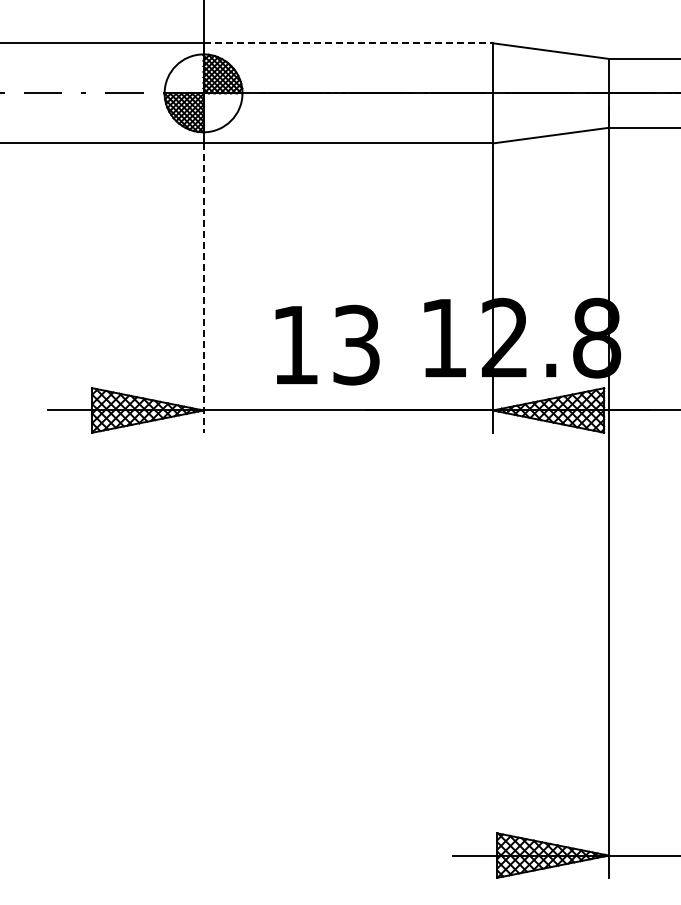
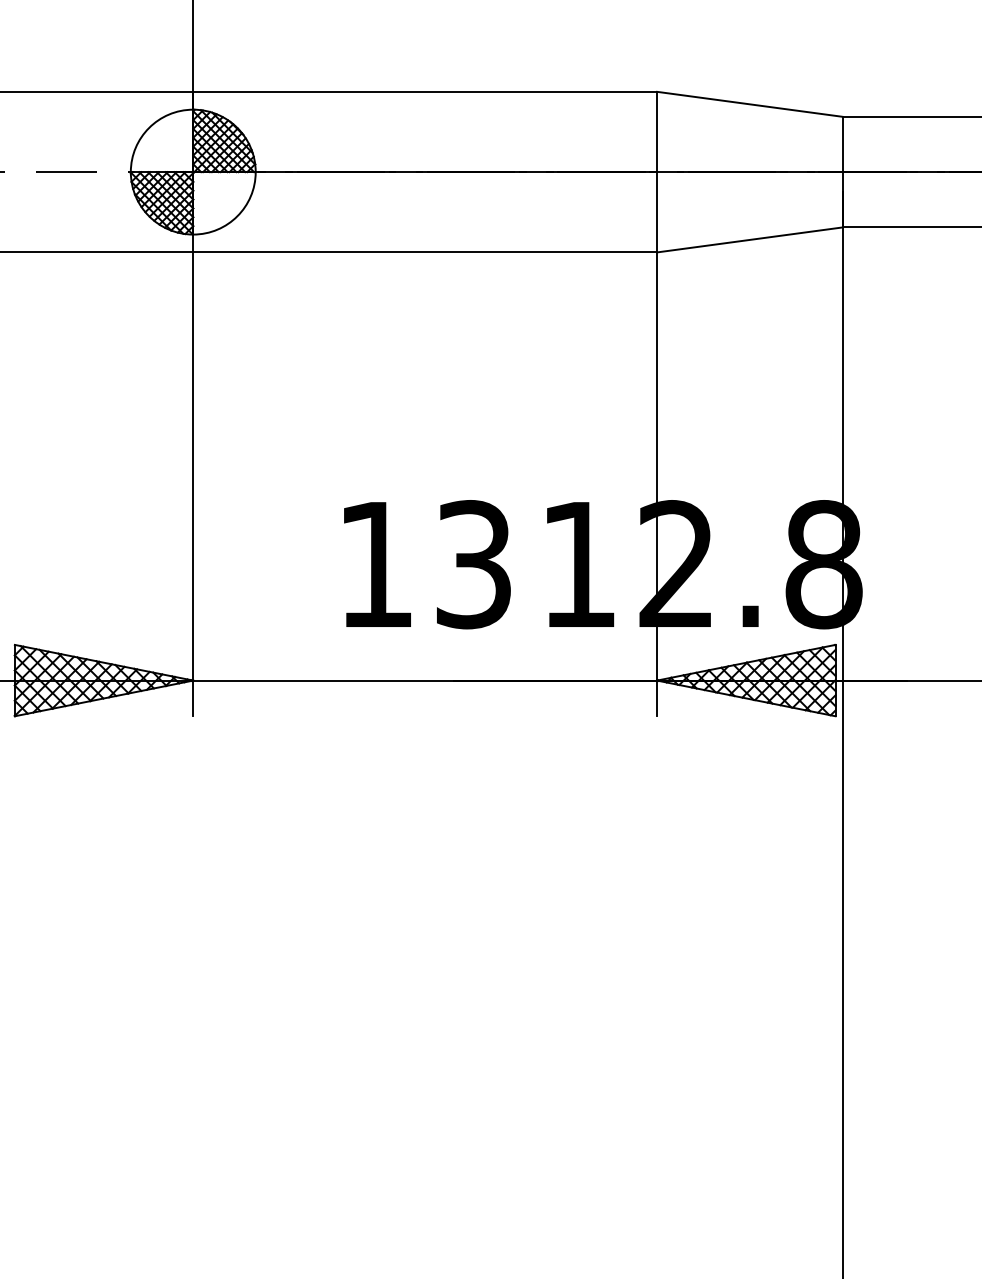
line: (348, 43) -> (425, 92), dashed -> solid
line: (203, 288) -> (193, 484), dashed -> solid
text: (327, 344) -> (427, 563), moved

